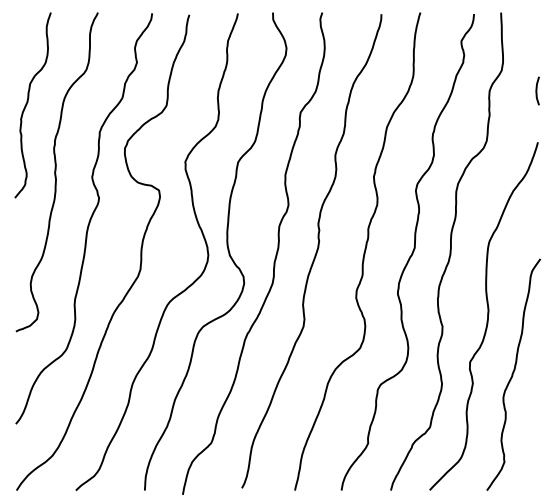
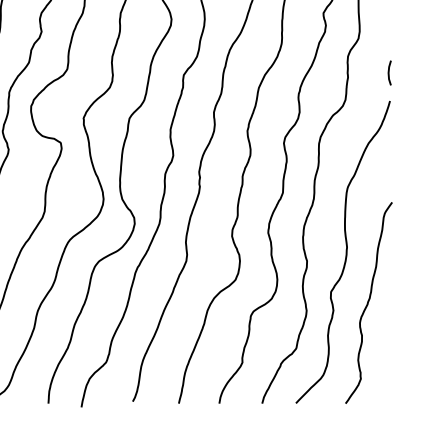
line: (537, 90) -> (389, 72), moved

